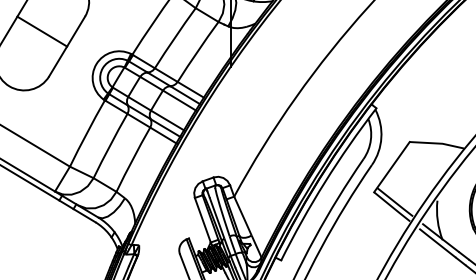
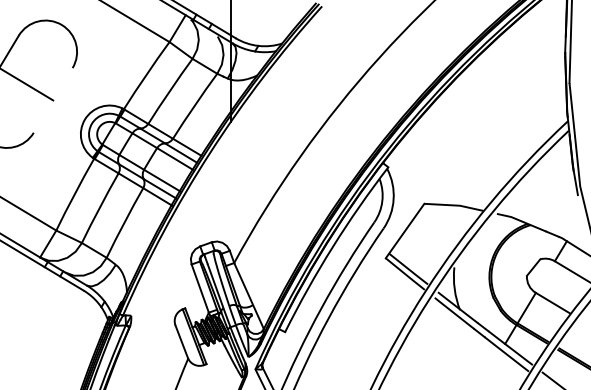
line: (66, 46) -> (52, 100), removed

